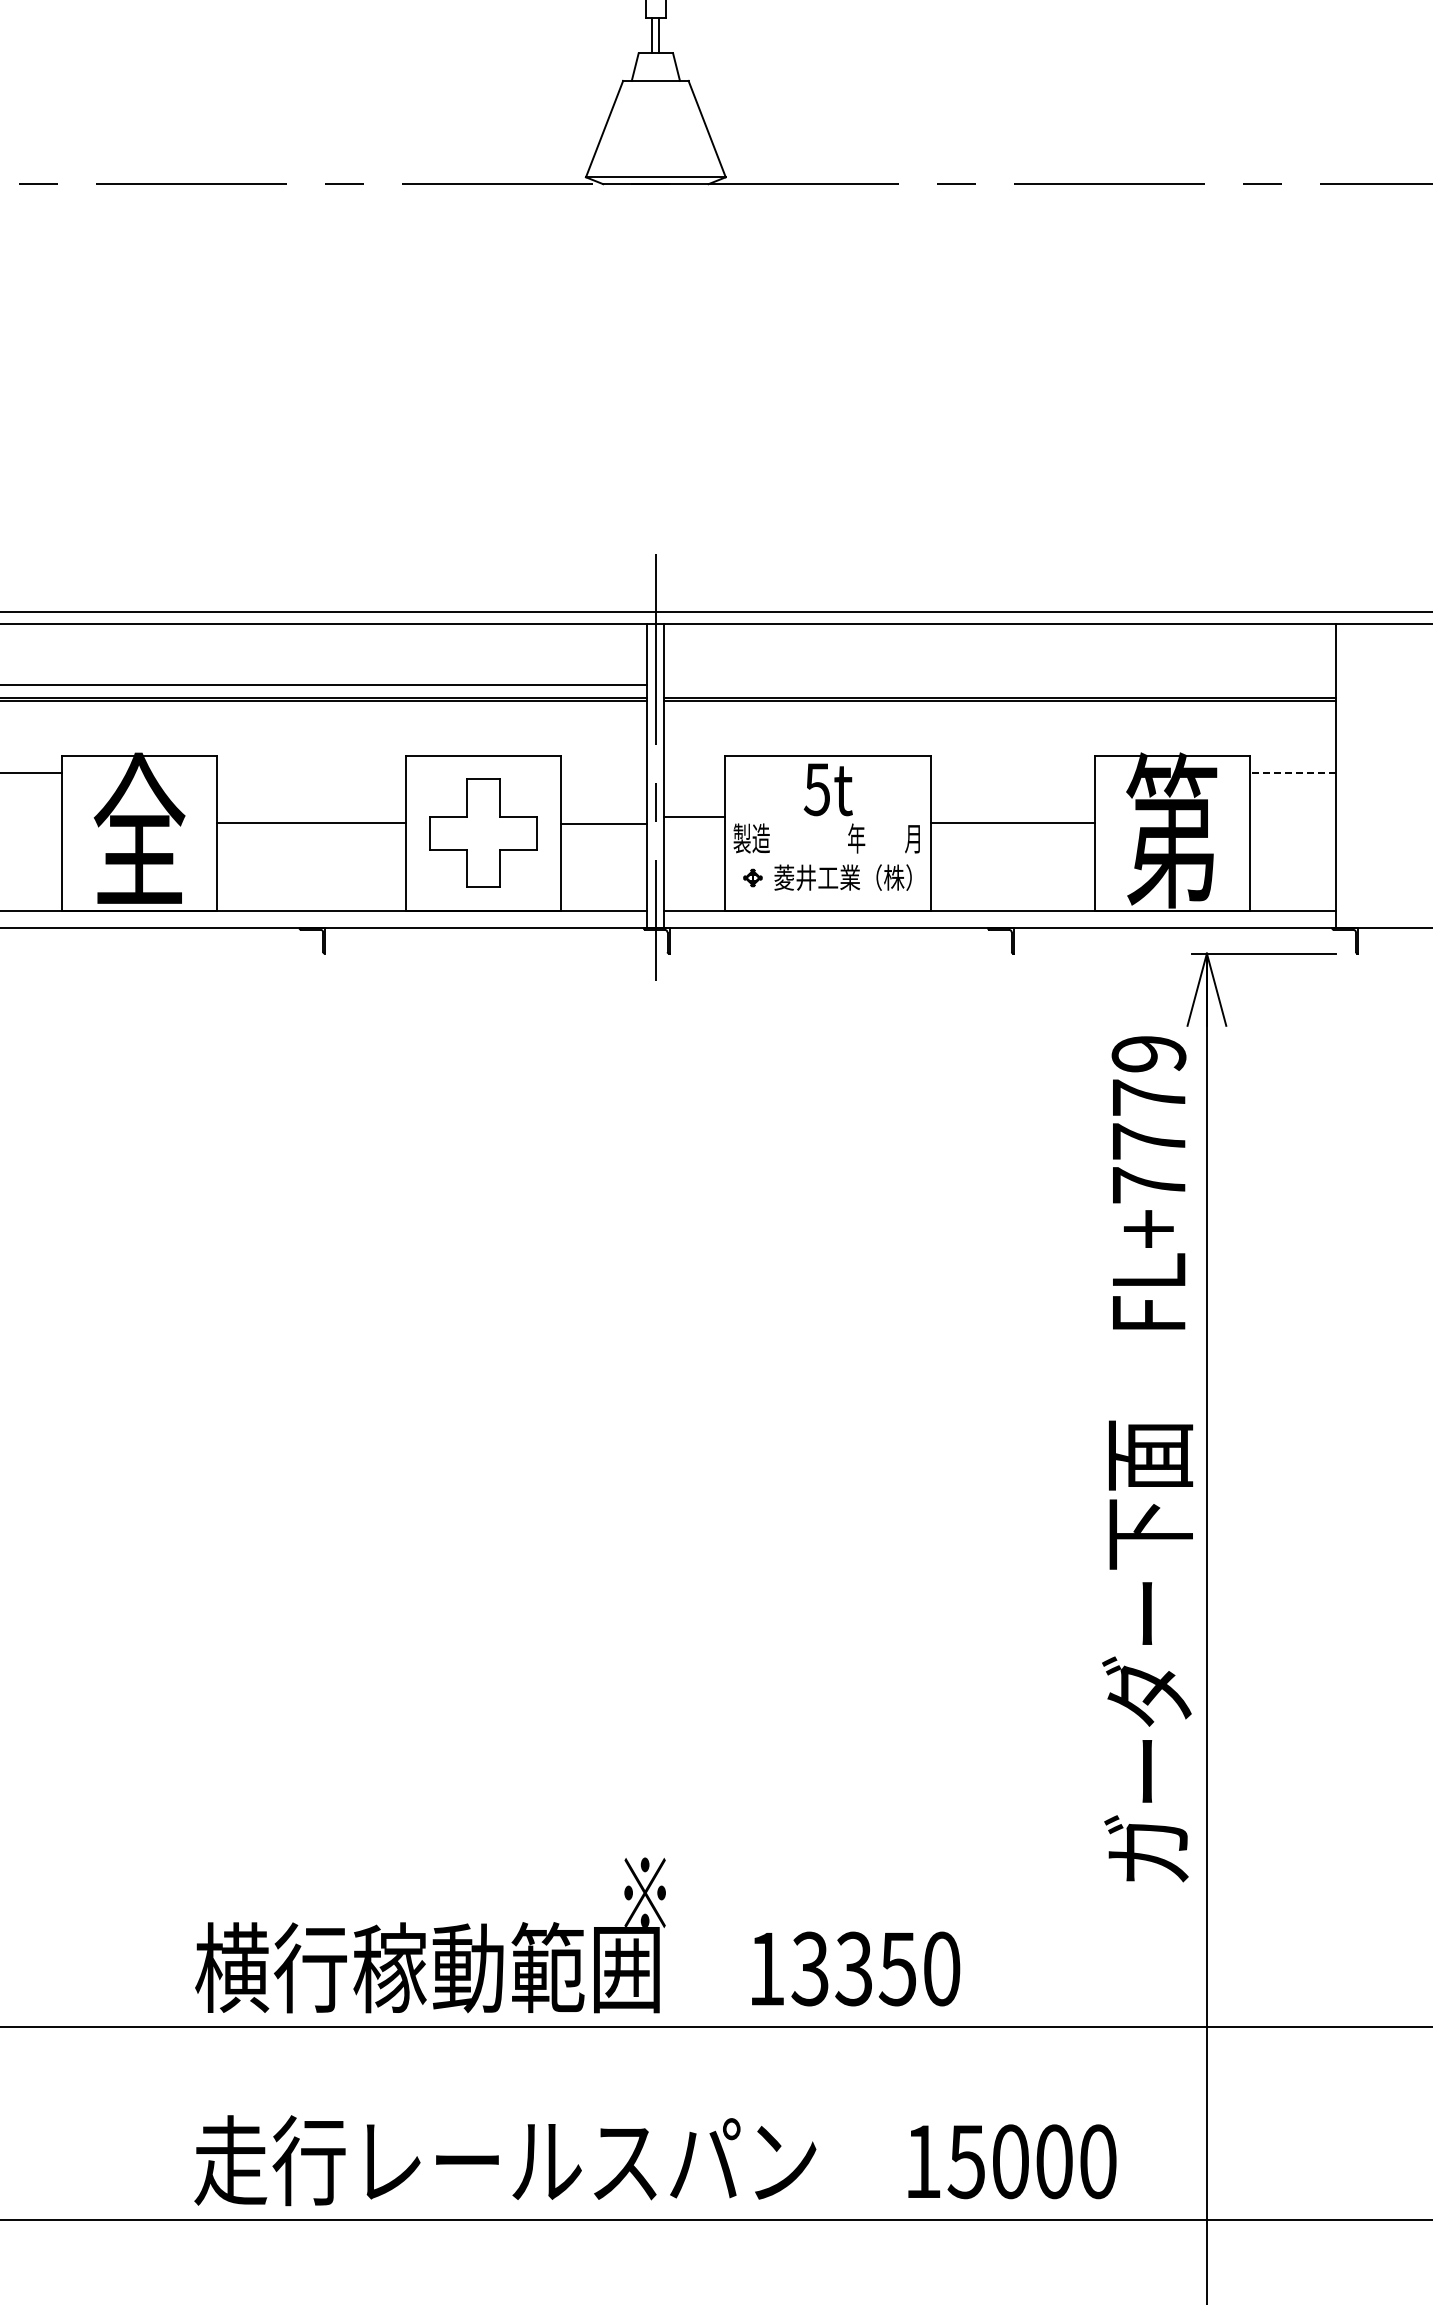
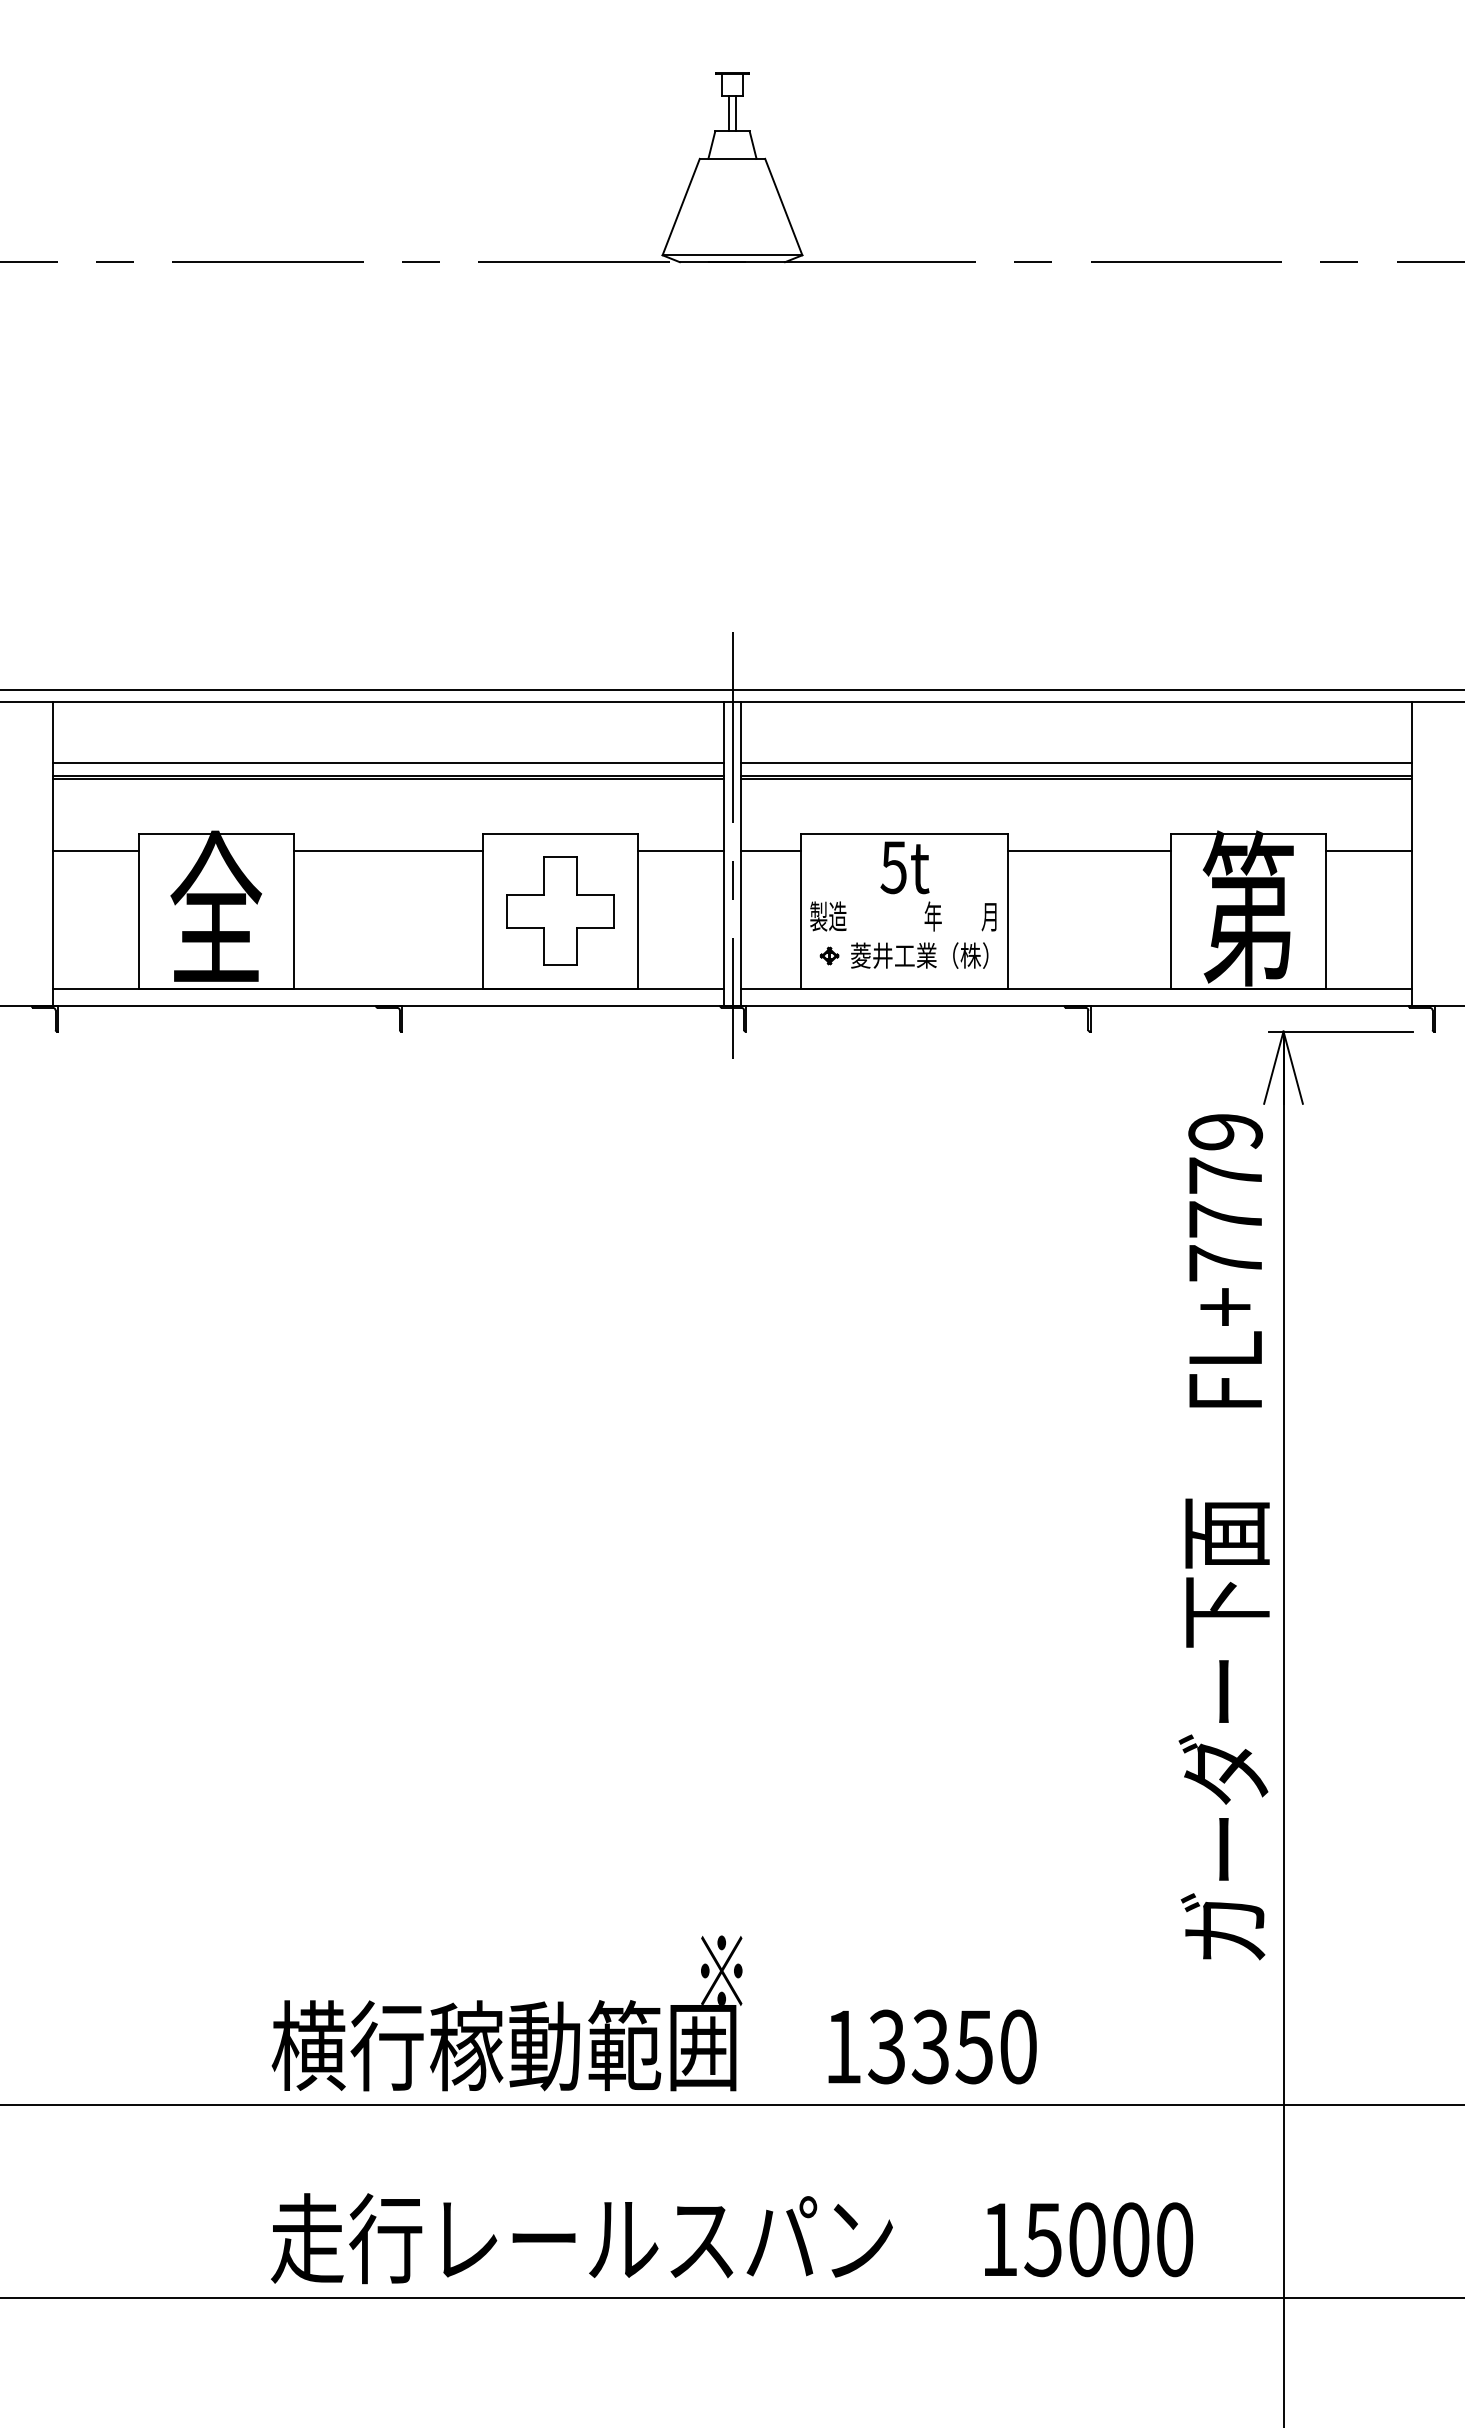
line: (999, 684) -> (1076, 762), added
line: (1291, 772) -> (1368, 850), dashed -> solid
line: (694, 816) -> (771, 850), moved
line: (310, 822) -> (387, 850), moved
line: (1012, 822) -> (1089, 850), moved
line: (603, 823) -> (680, 850), moved

